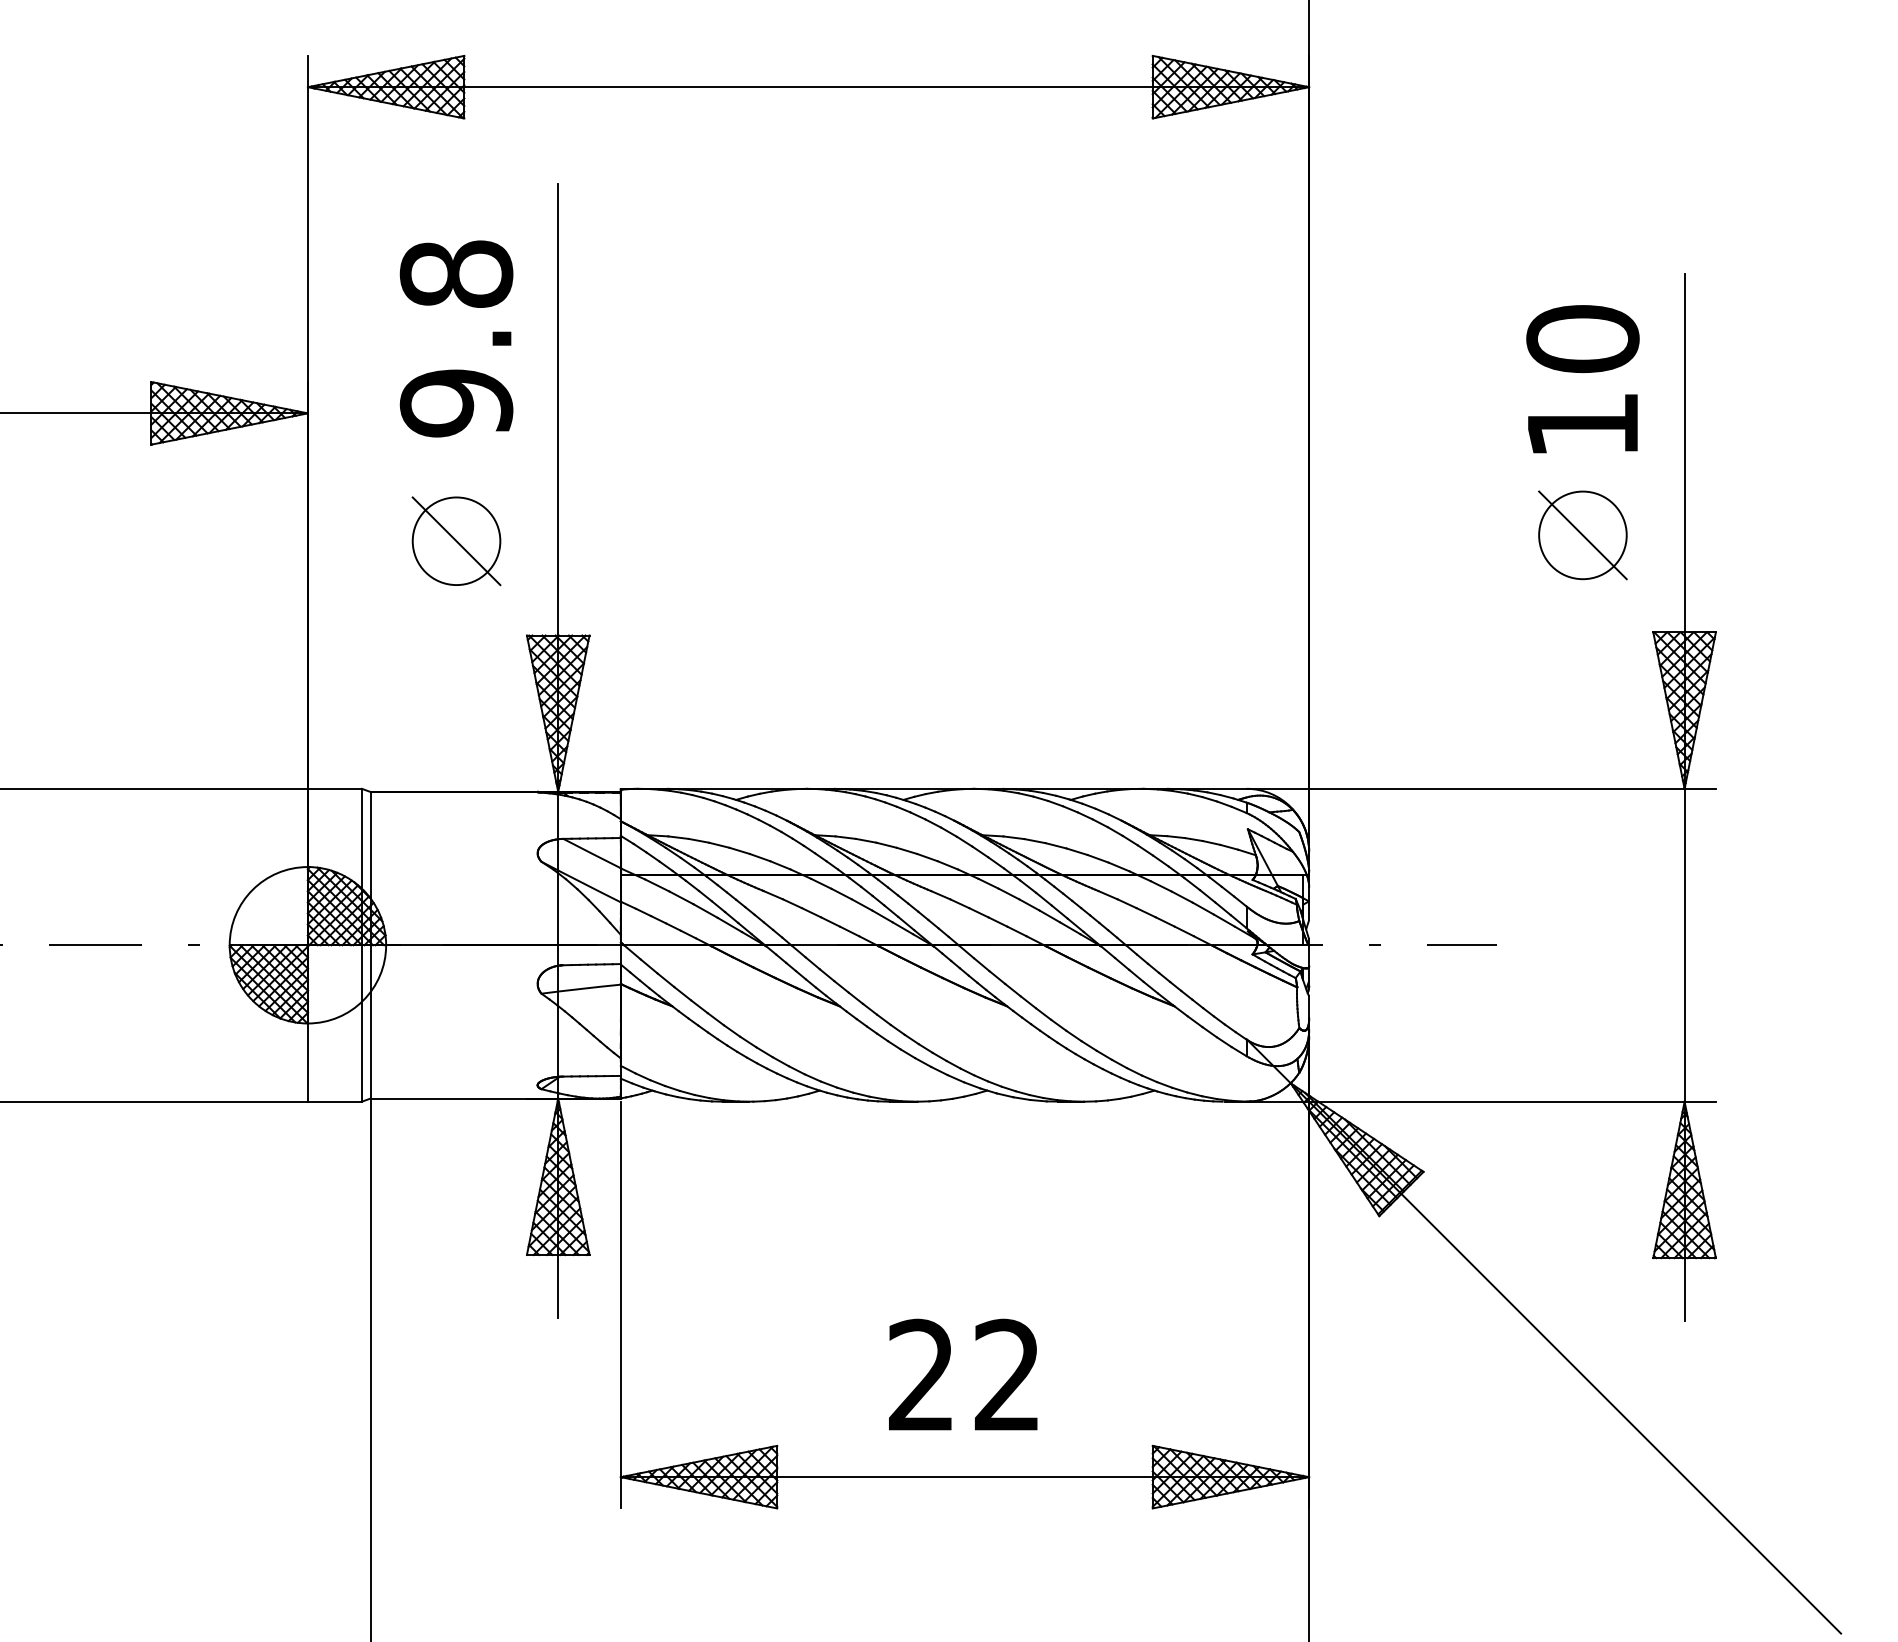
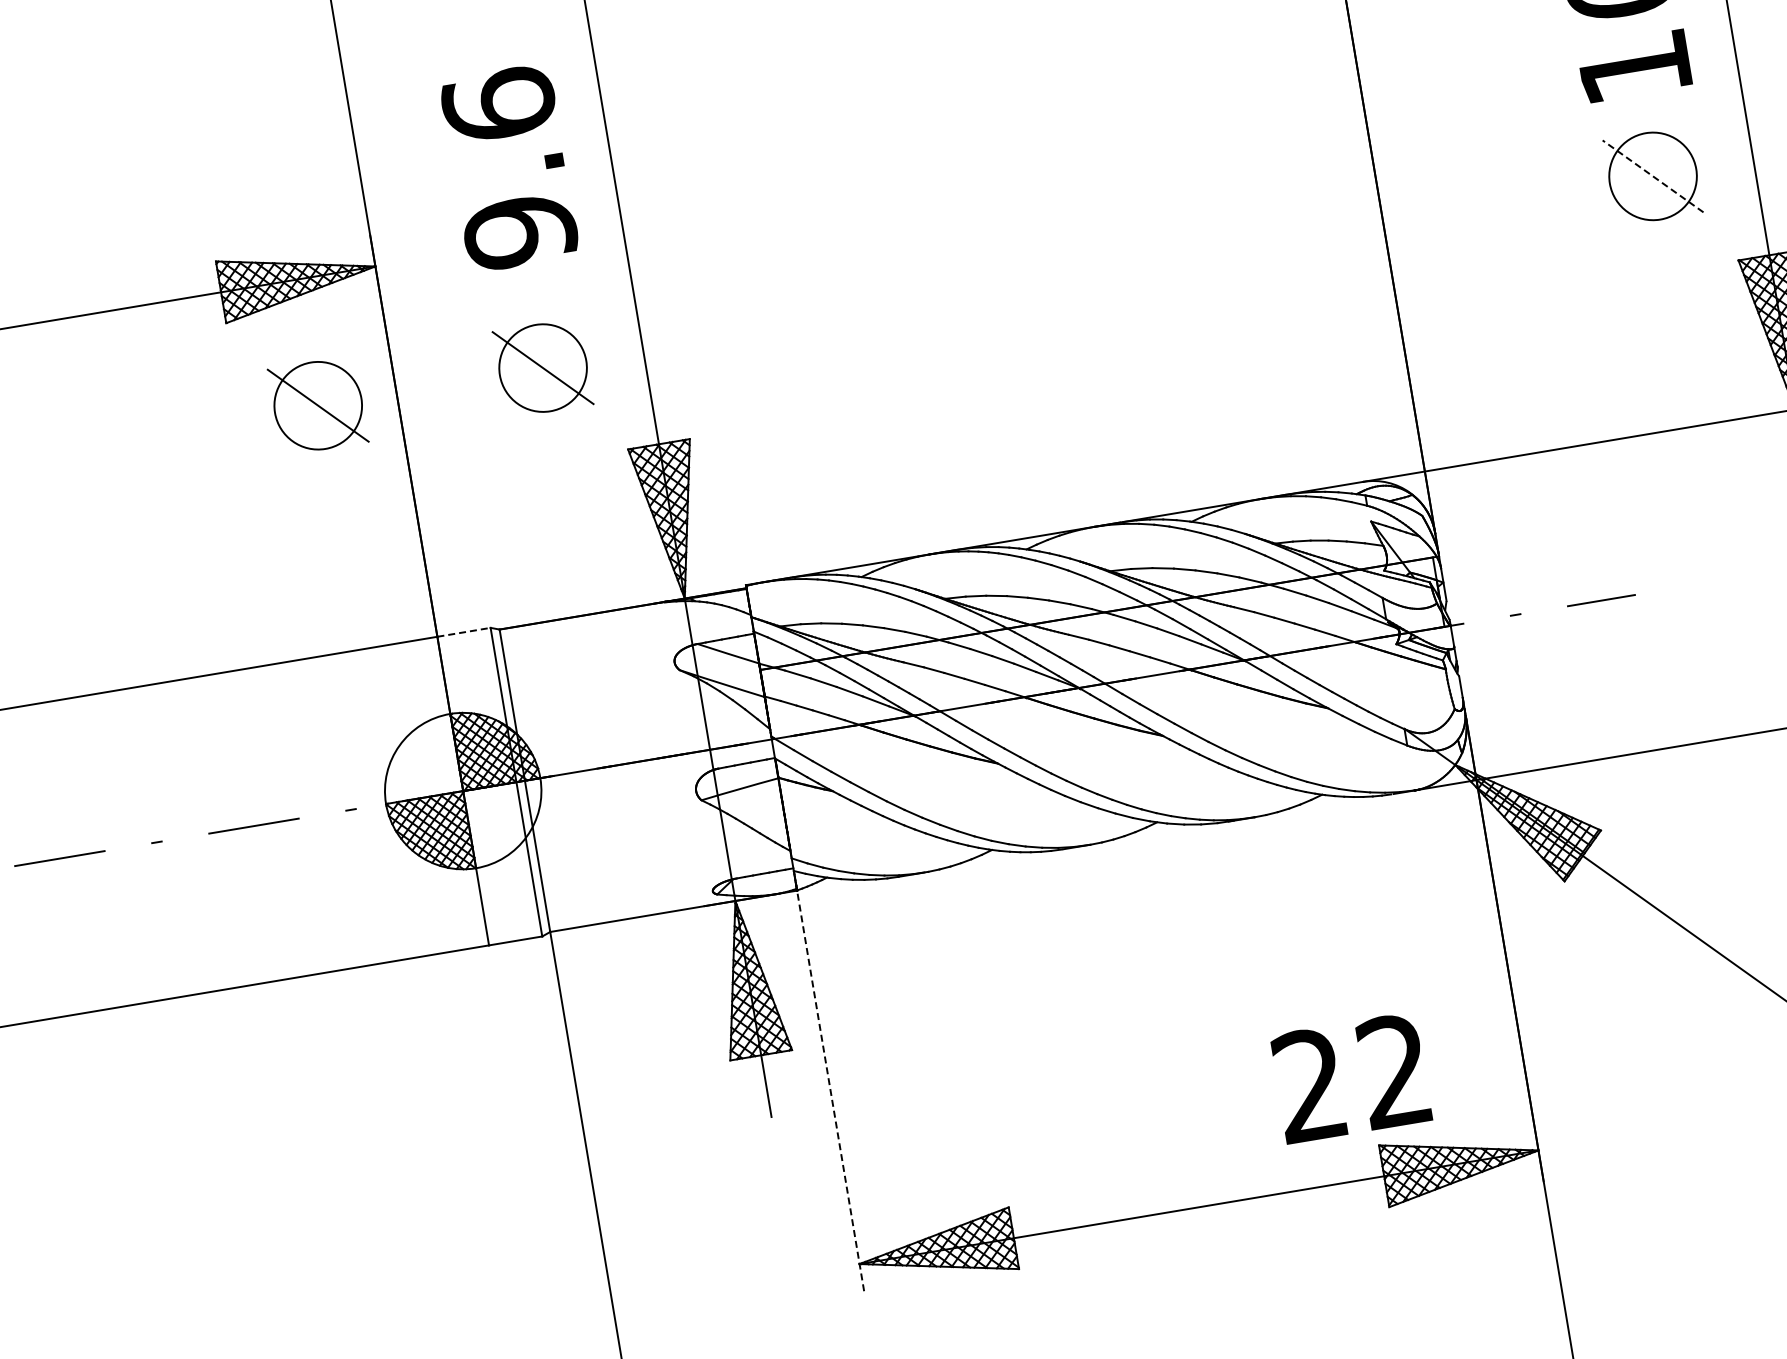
text: (456, 273) -> (498, 104), 9.8 -> 9.6
line: (1582, 535) -> (1652, 176), solid -> dashed
part: (228, 541) -> (318, 405), added
line: (334, 788) -> (463, 632), solid -> dashed
line: (620, 1305) -> (830, 1094), solid -> dashed
text: (963, 1374) -> (1351, 1077), moved

